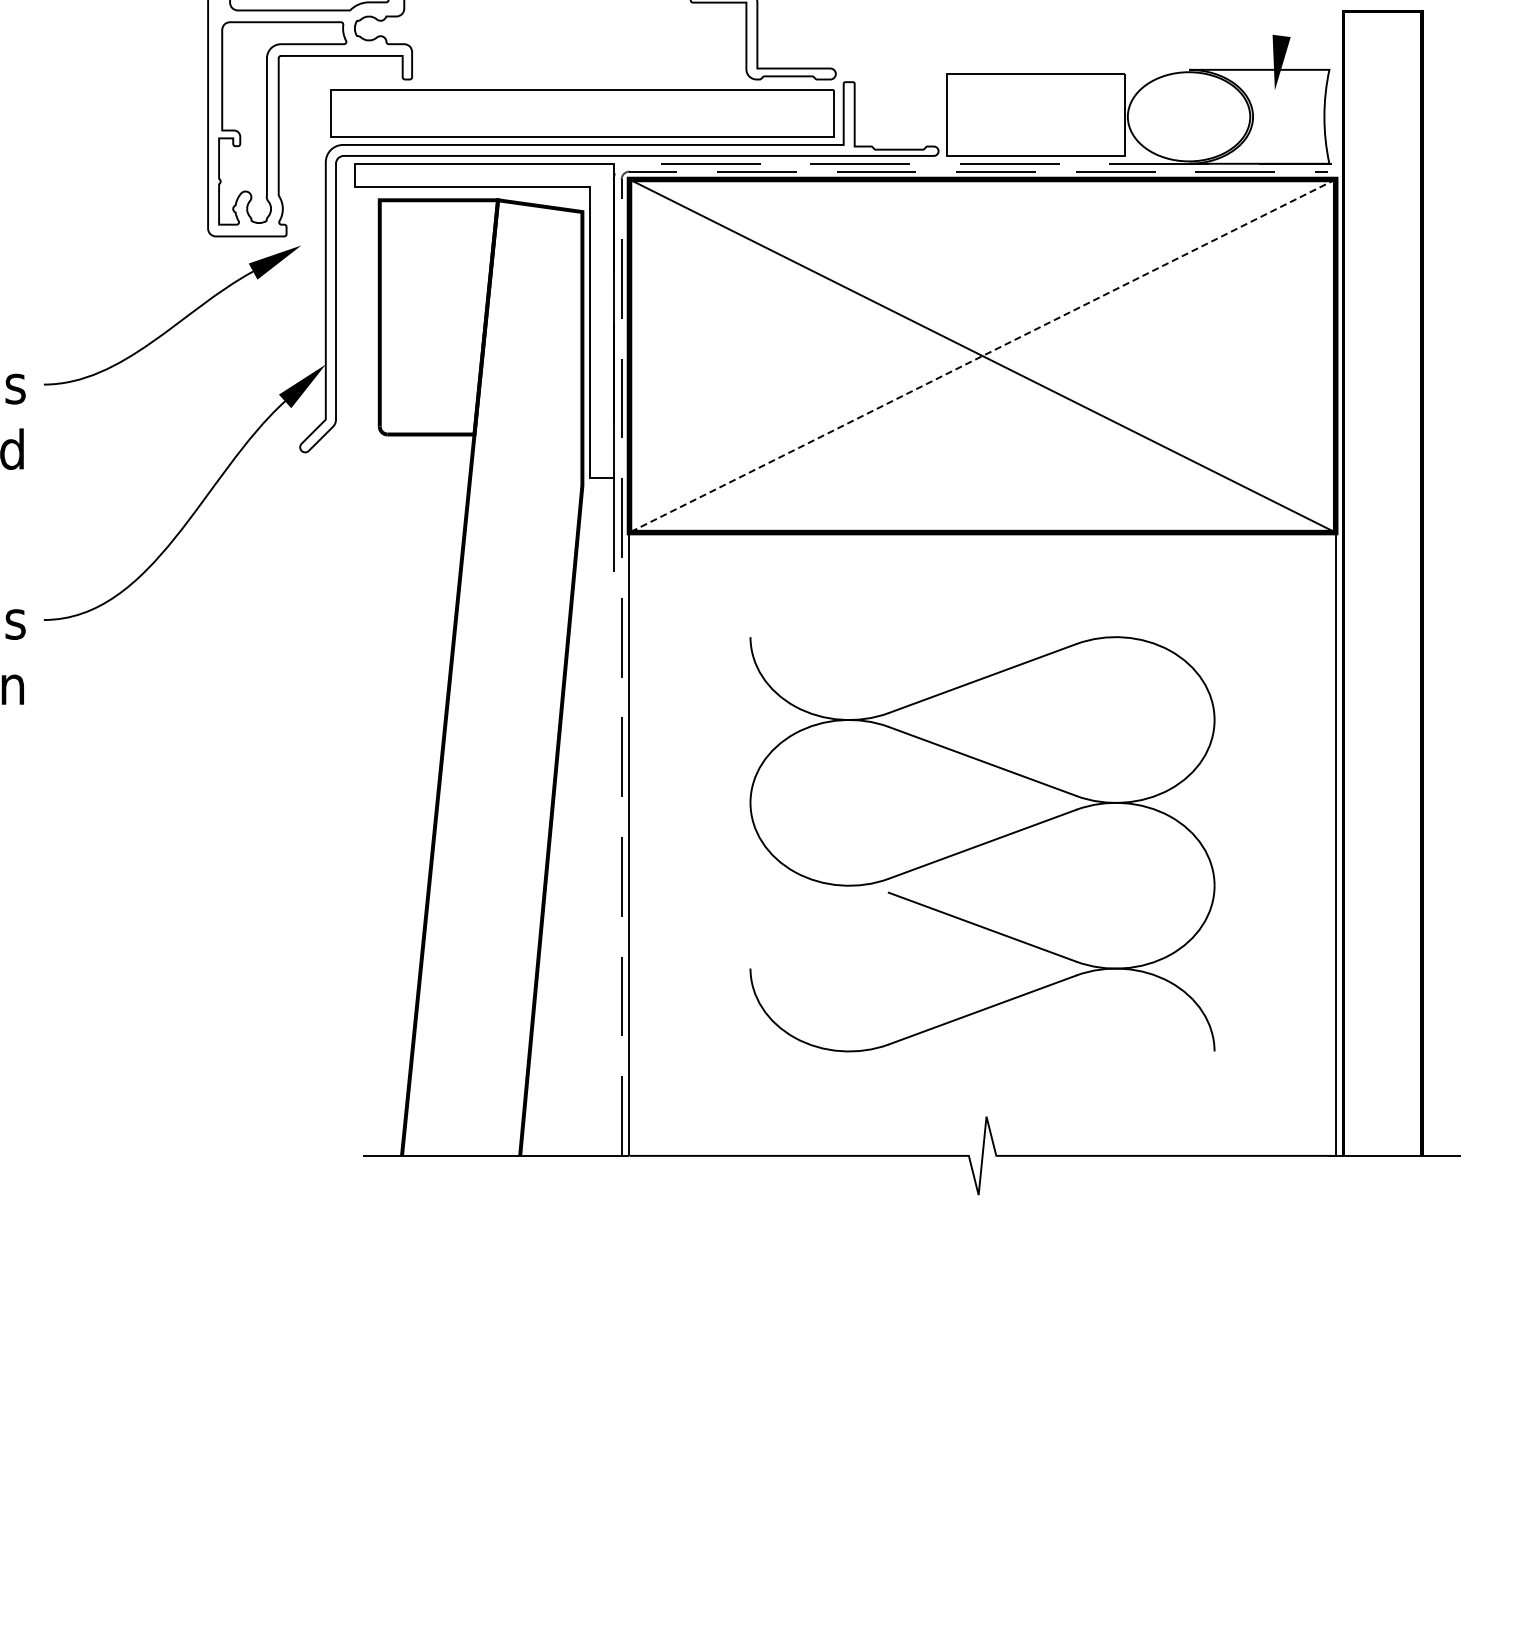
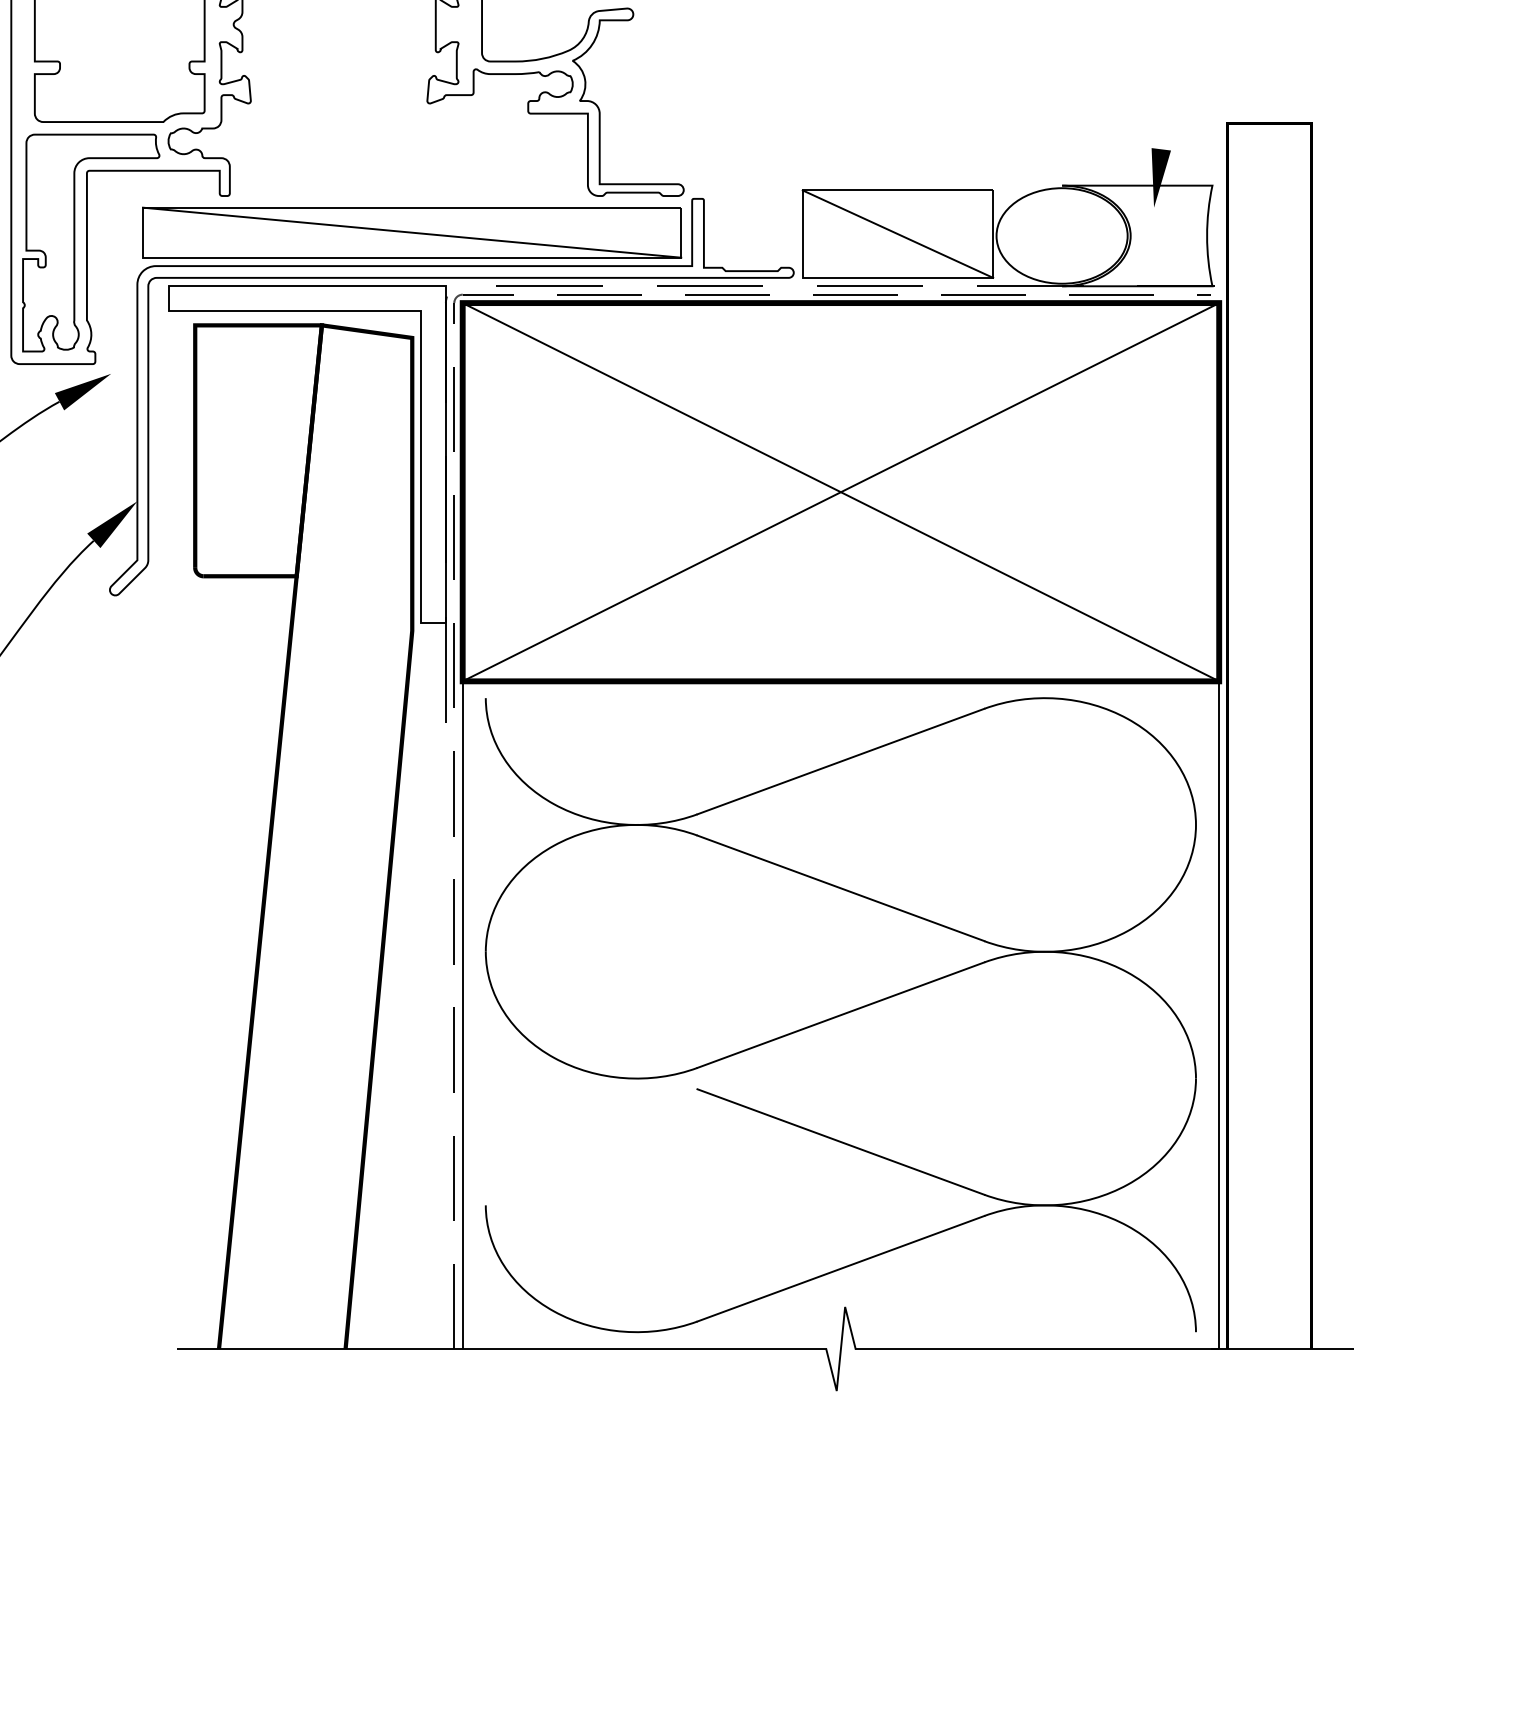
line: (582, 113) -> (412, 232), added
line: (1035, 114) -> (897, 233), added
line: (982, 356) -> (840, 492), dashed -> solid
part: (982, 844) -> (840, 1015), size x1.43

